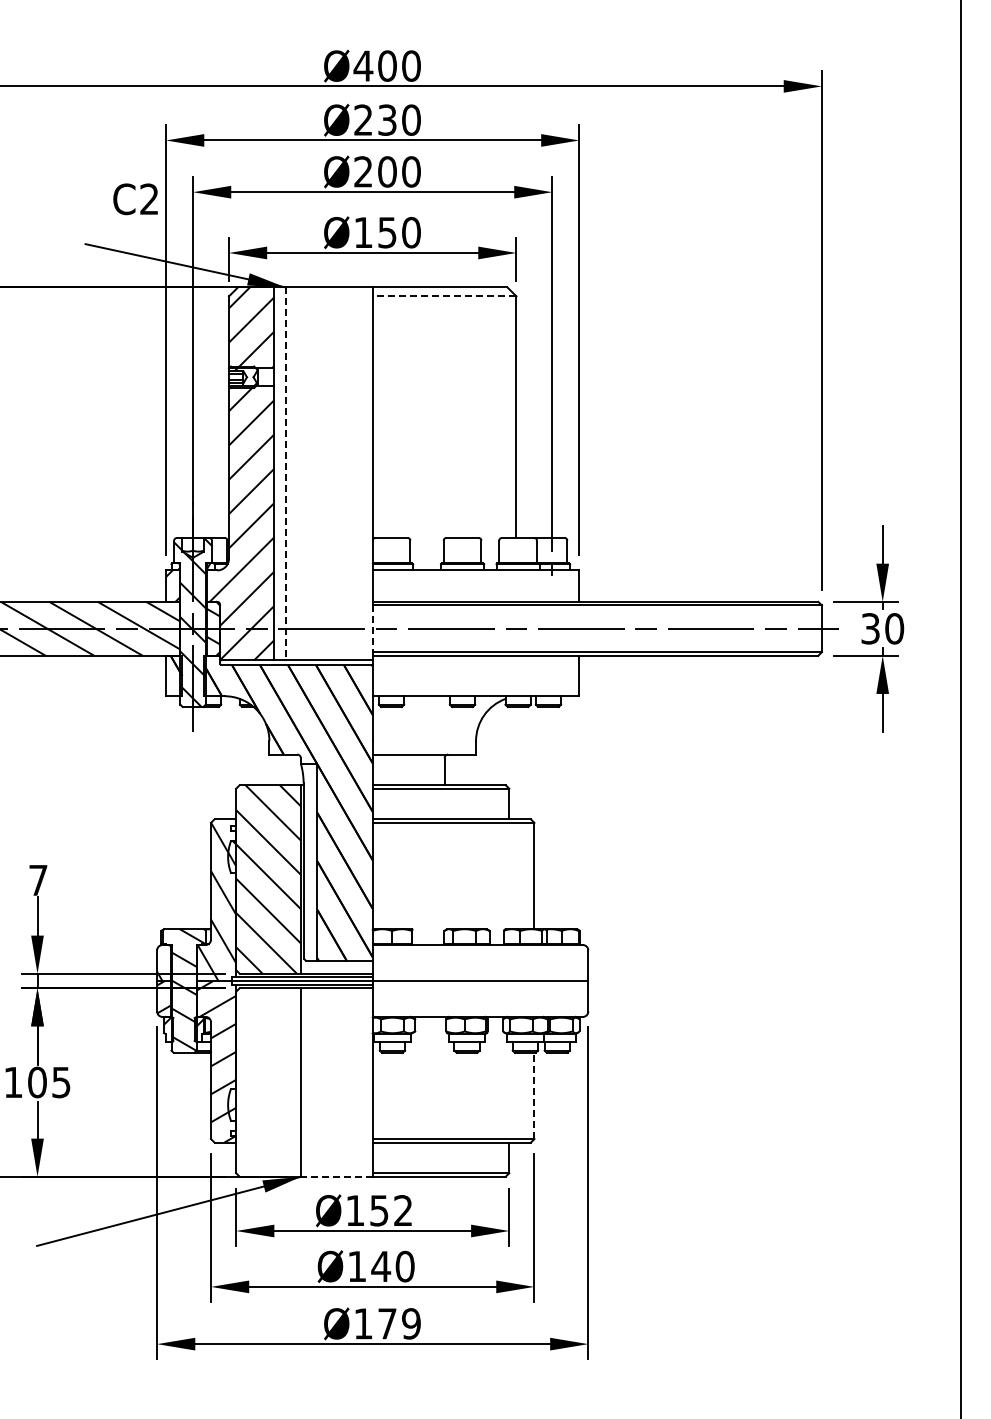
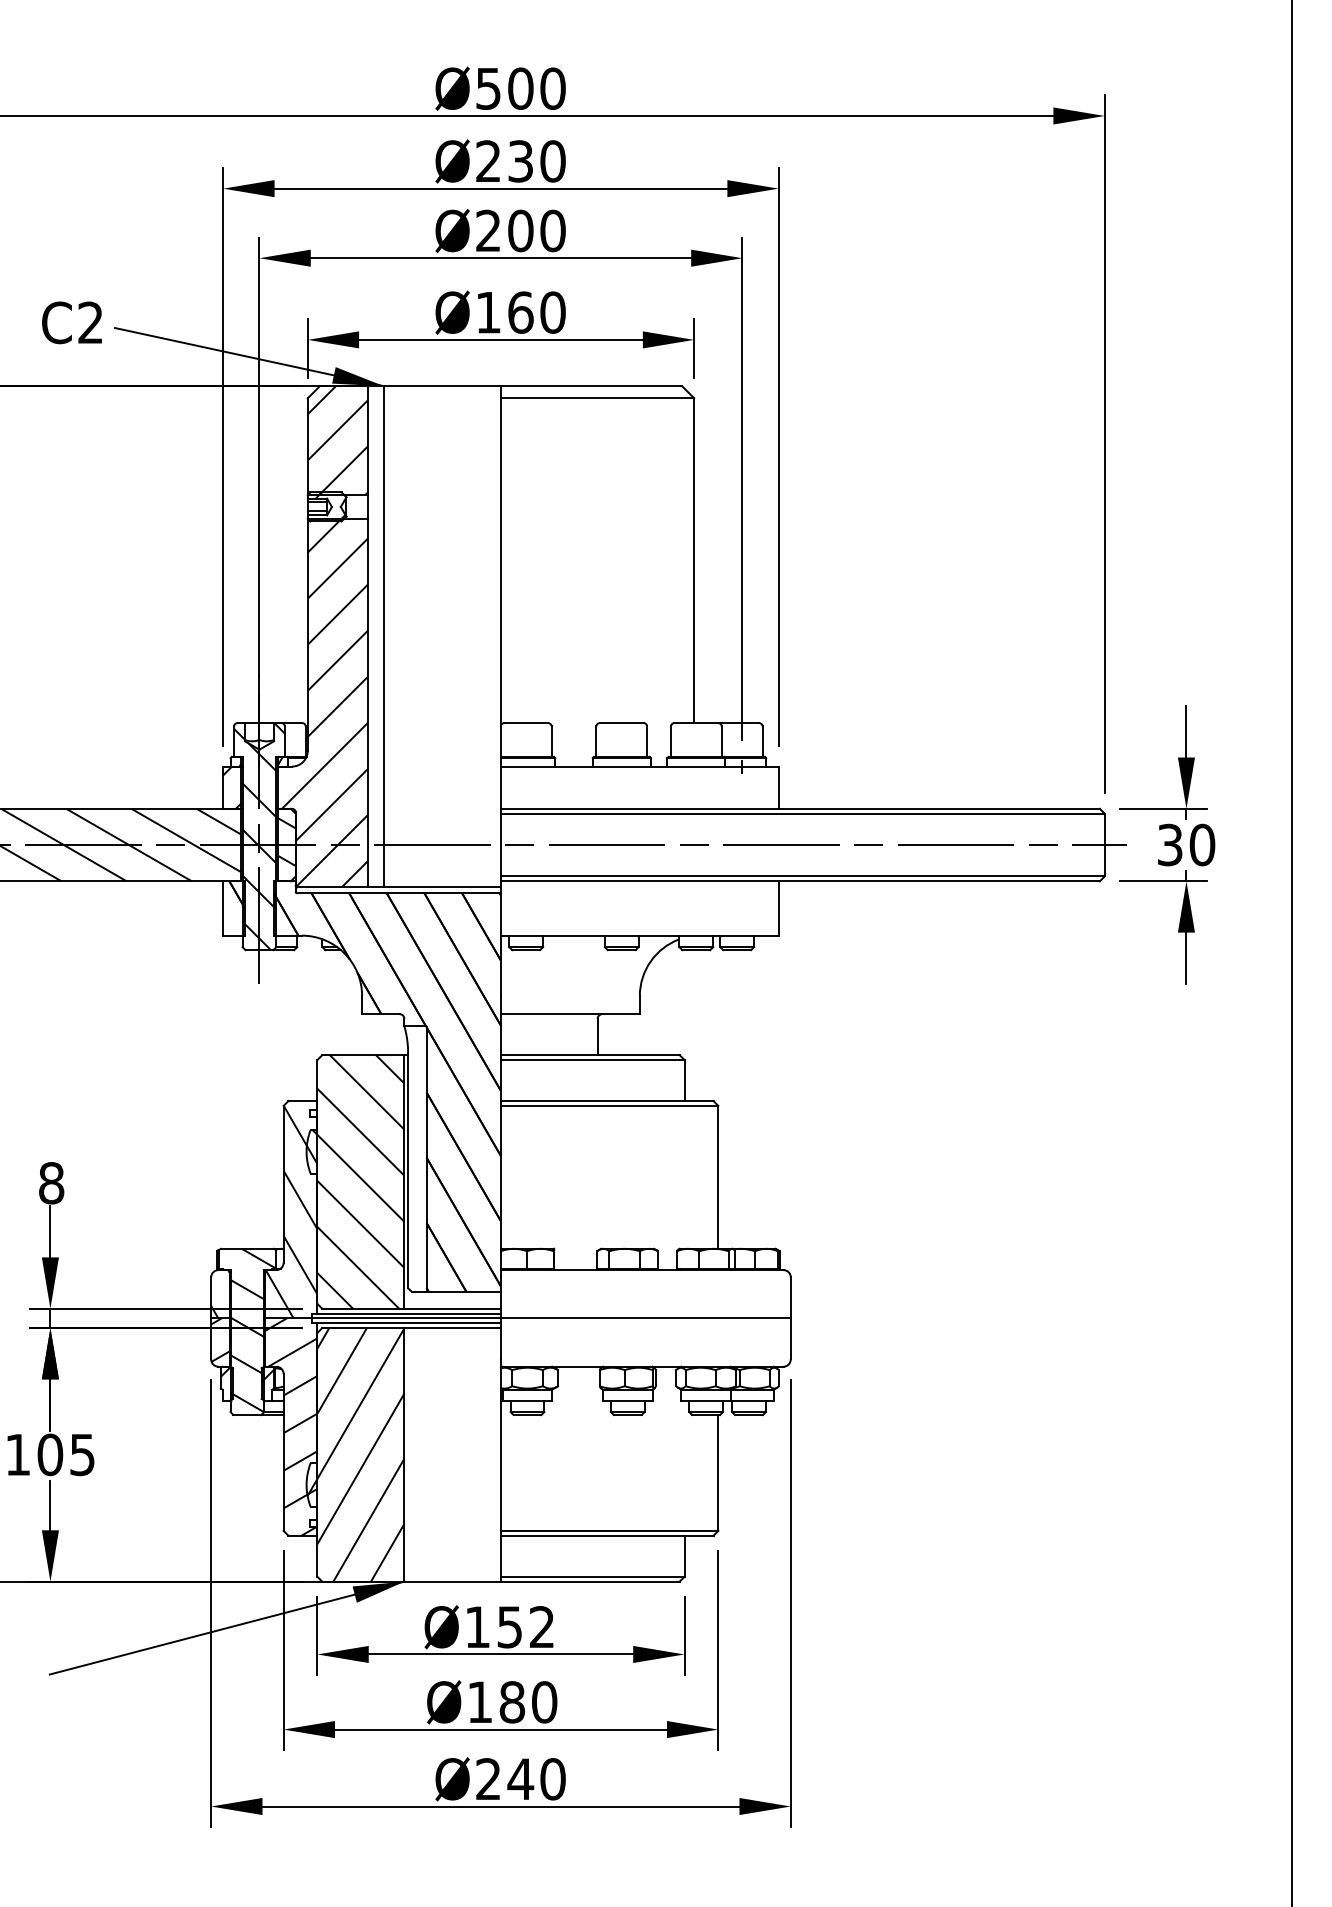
text: (363, 65) -> (488, 87), Ø400 -> Ø500
text: (135, 199) -> (71, 323), moved
text: (387, 232) -> (520, 312), Ø150 -> Ø160
line: (444, 296) -> (597, 398), dashed -> solid
line: (285, 474) -> (383, 637), dashed -> solid
line: (372, 629) -> (500, 845), dashed -> solid
text: (38, 880) -> (51, 1183), 7 -> 8
hatch: (264, 1082) -> (355, 1454), added
line: (534, 1095) -> (718, 1472), dashed -> solid
line: (336, 1176) -> (452, 1581), dashed -> solid
text: (381, 1266) -> (512, 1702), Ø140 -> Ø180
text: (387, 1323) -> (520, 1778), Ø179 -> Ø240

